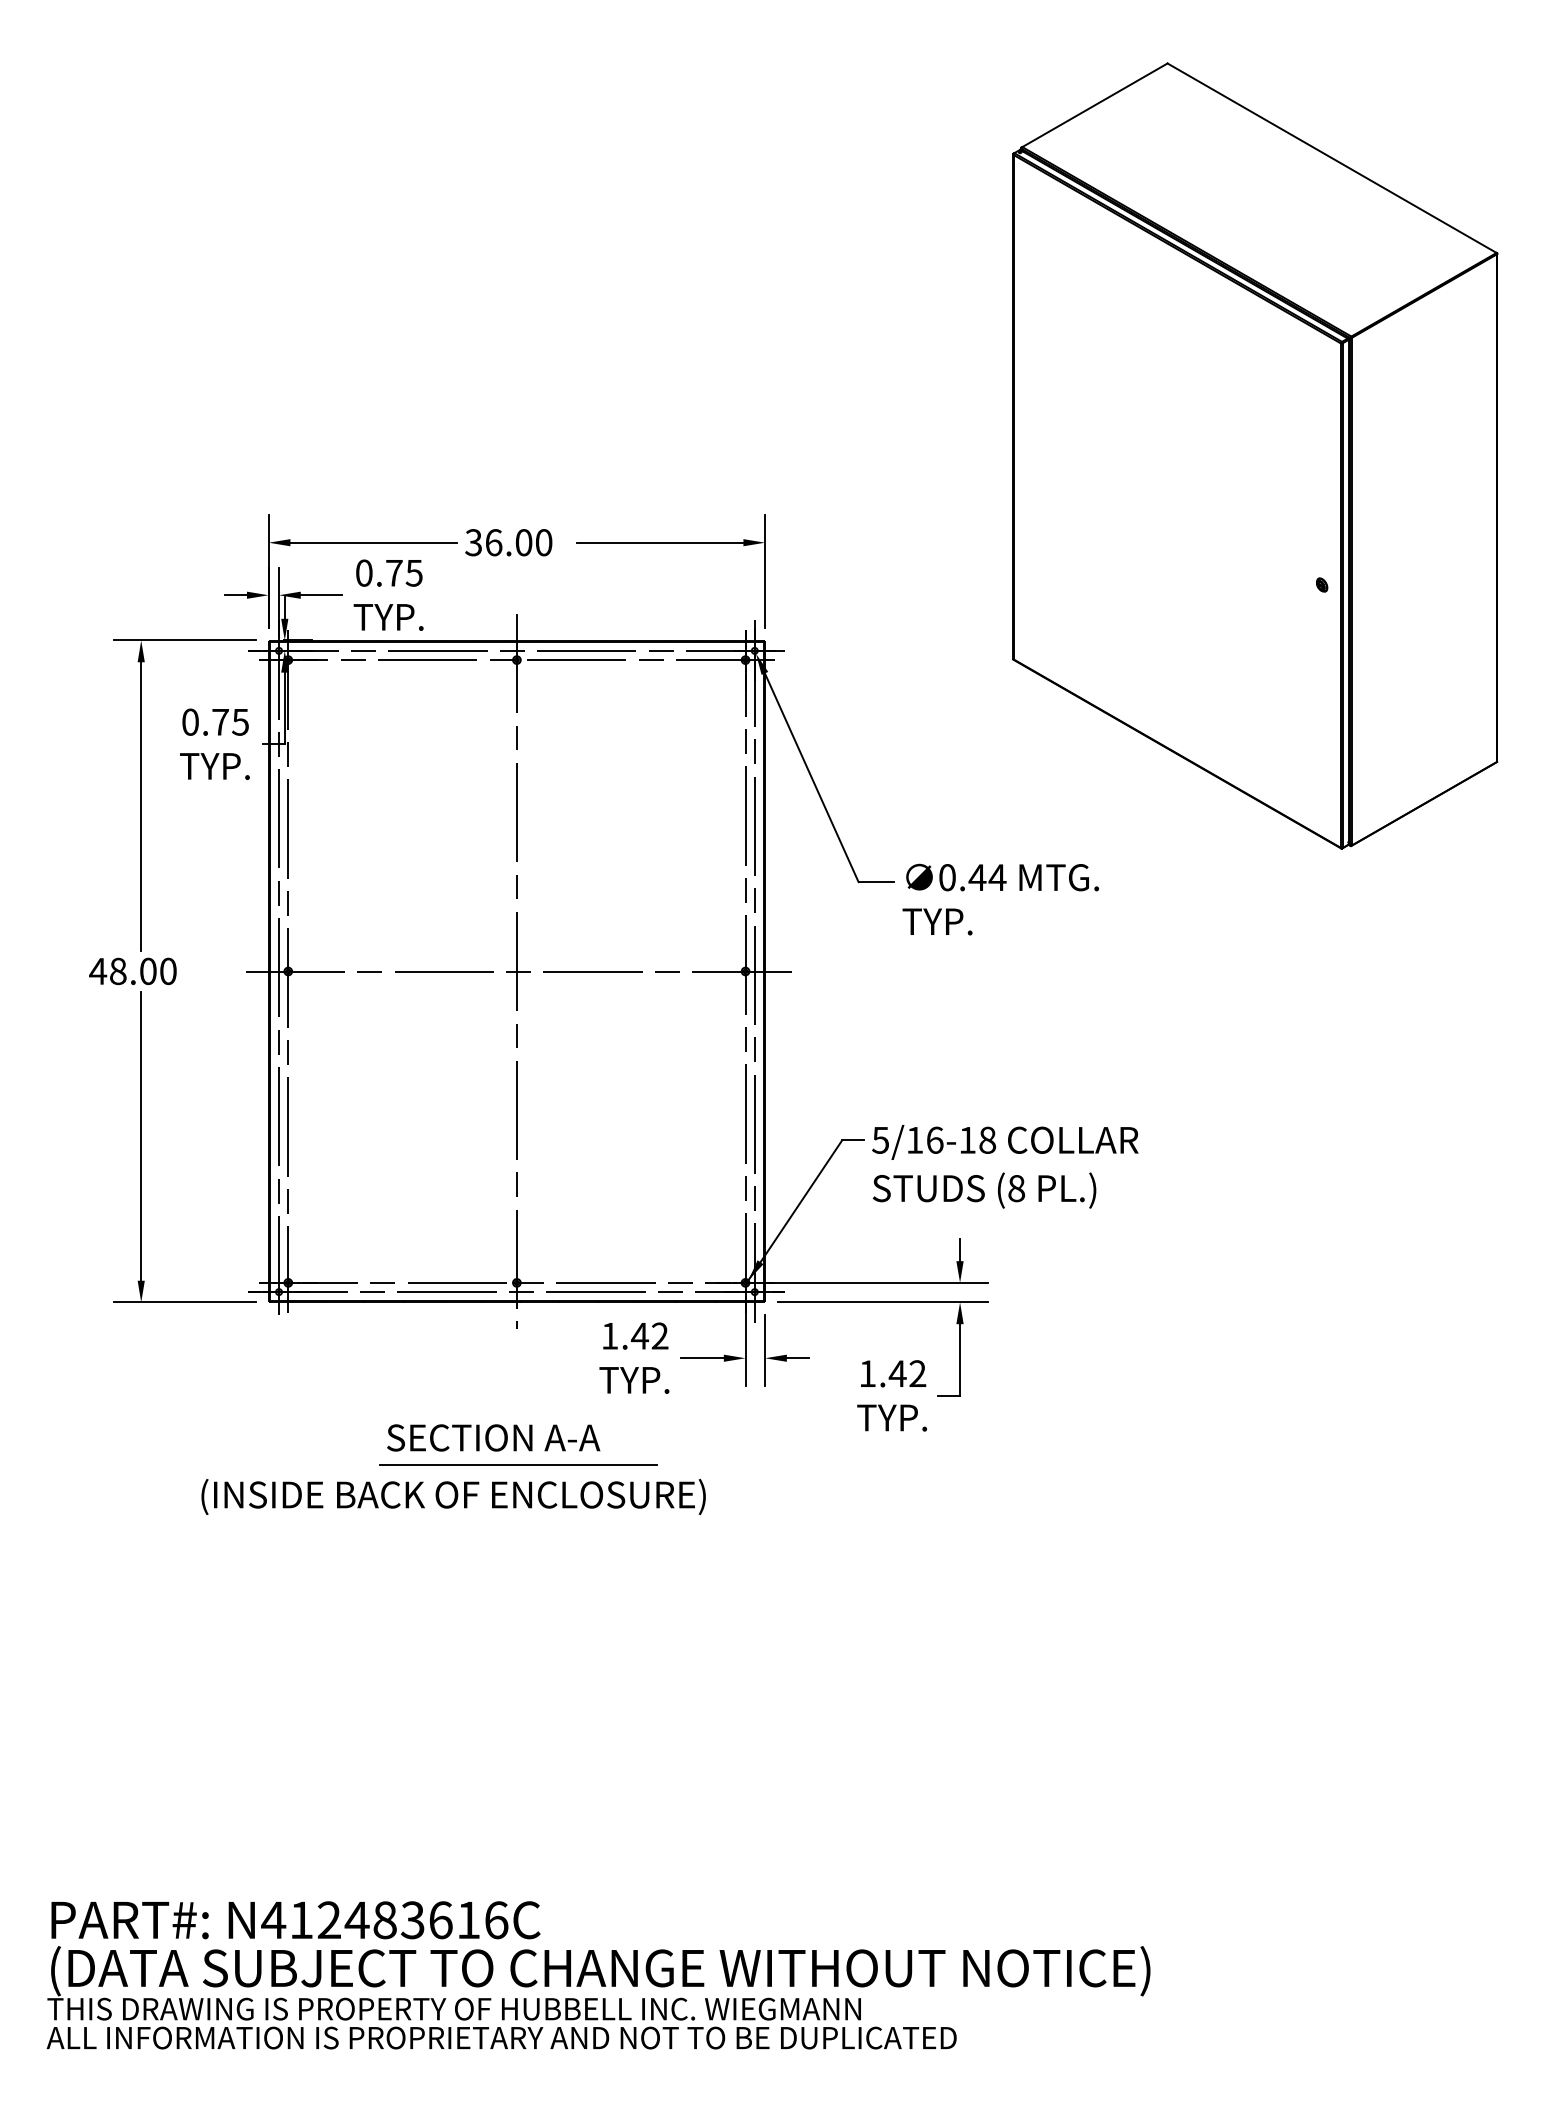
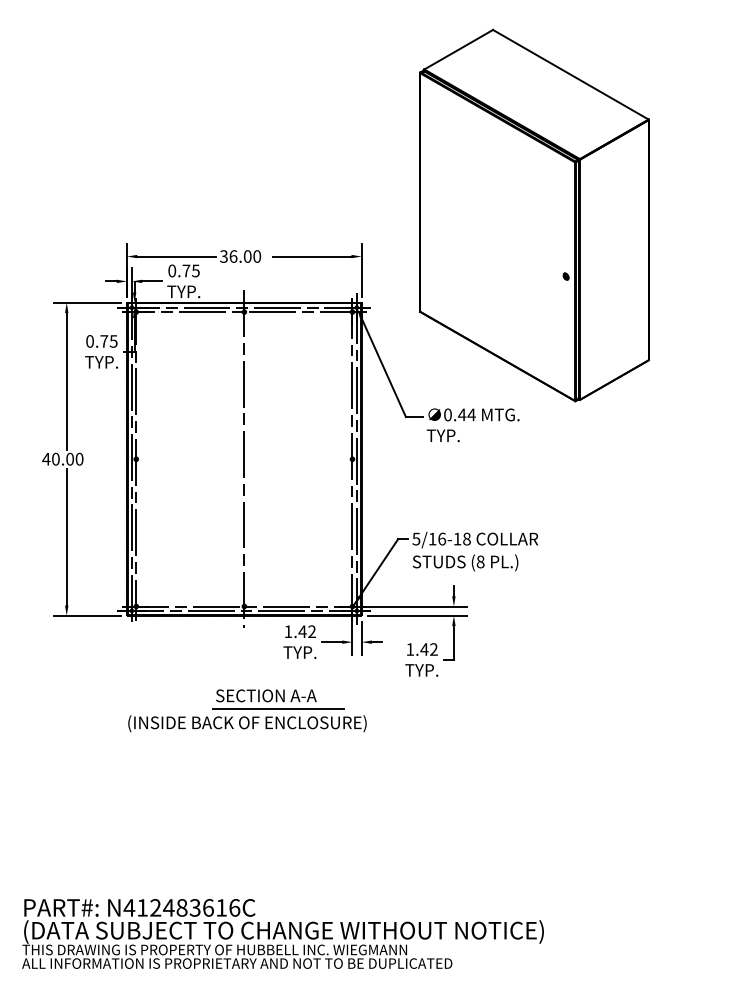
part: (1255, 455) -> (534, 215), moved
text: (117, 971) -> (55, 459), 48.00 -> 40.00
line: (517, 971) -> (244, 459), removed
part: (453, 1468) -> (247, 710), moved

